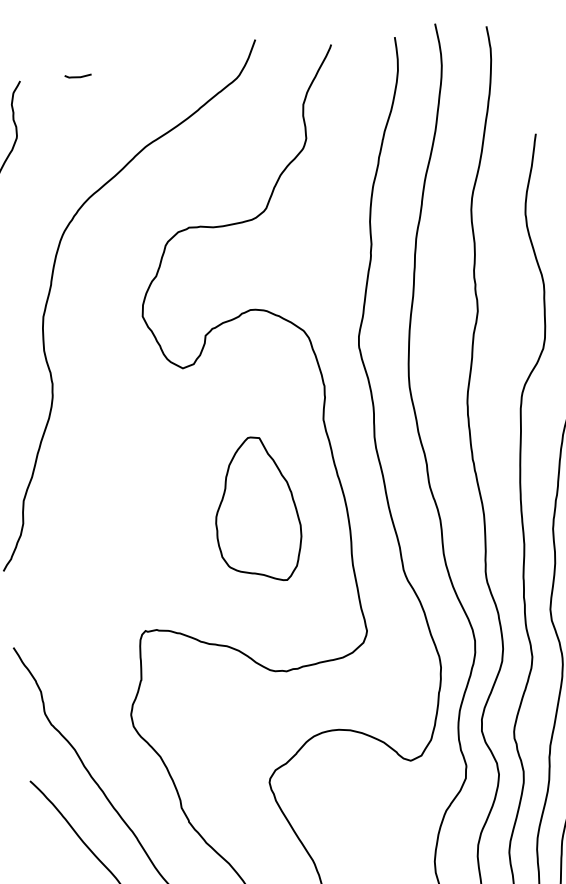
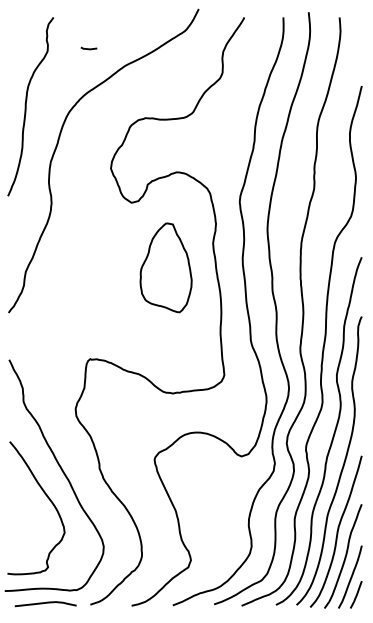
line: (77, 76) -> (88, 48), moved
part: (255, 509) -> (165, 267), moved

